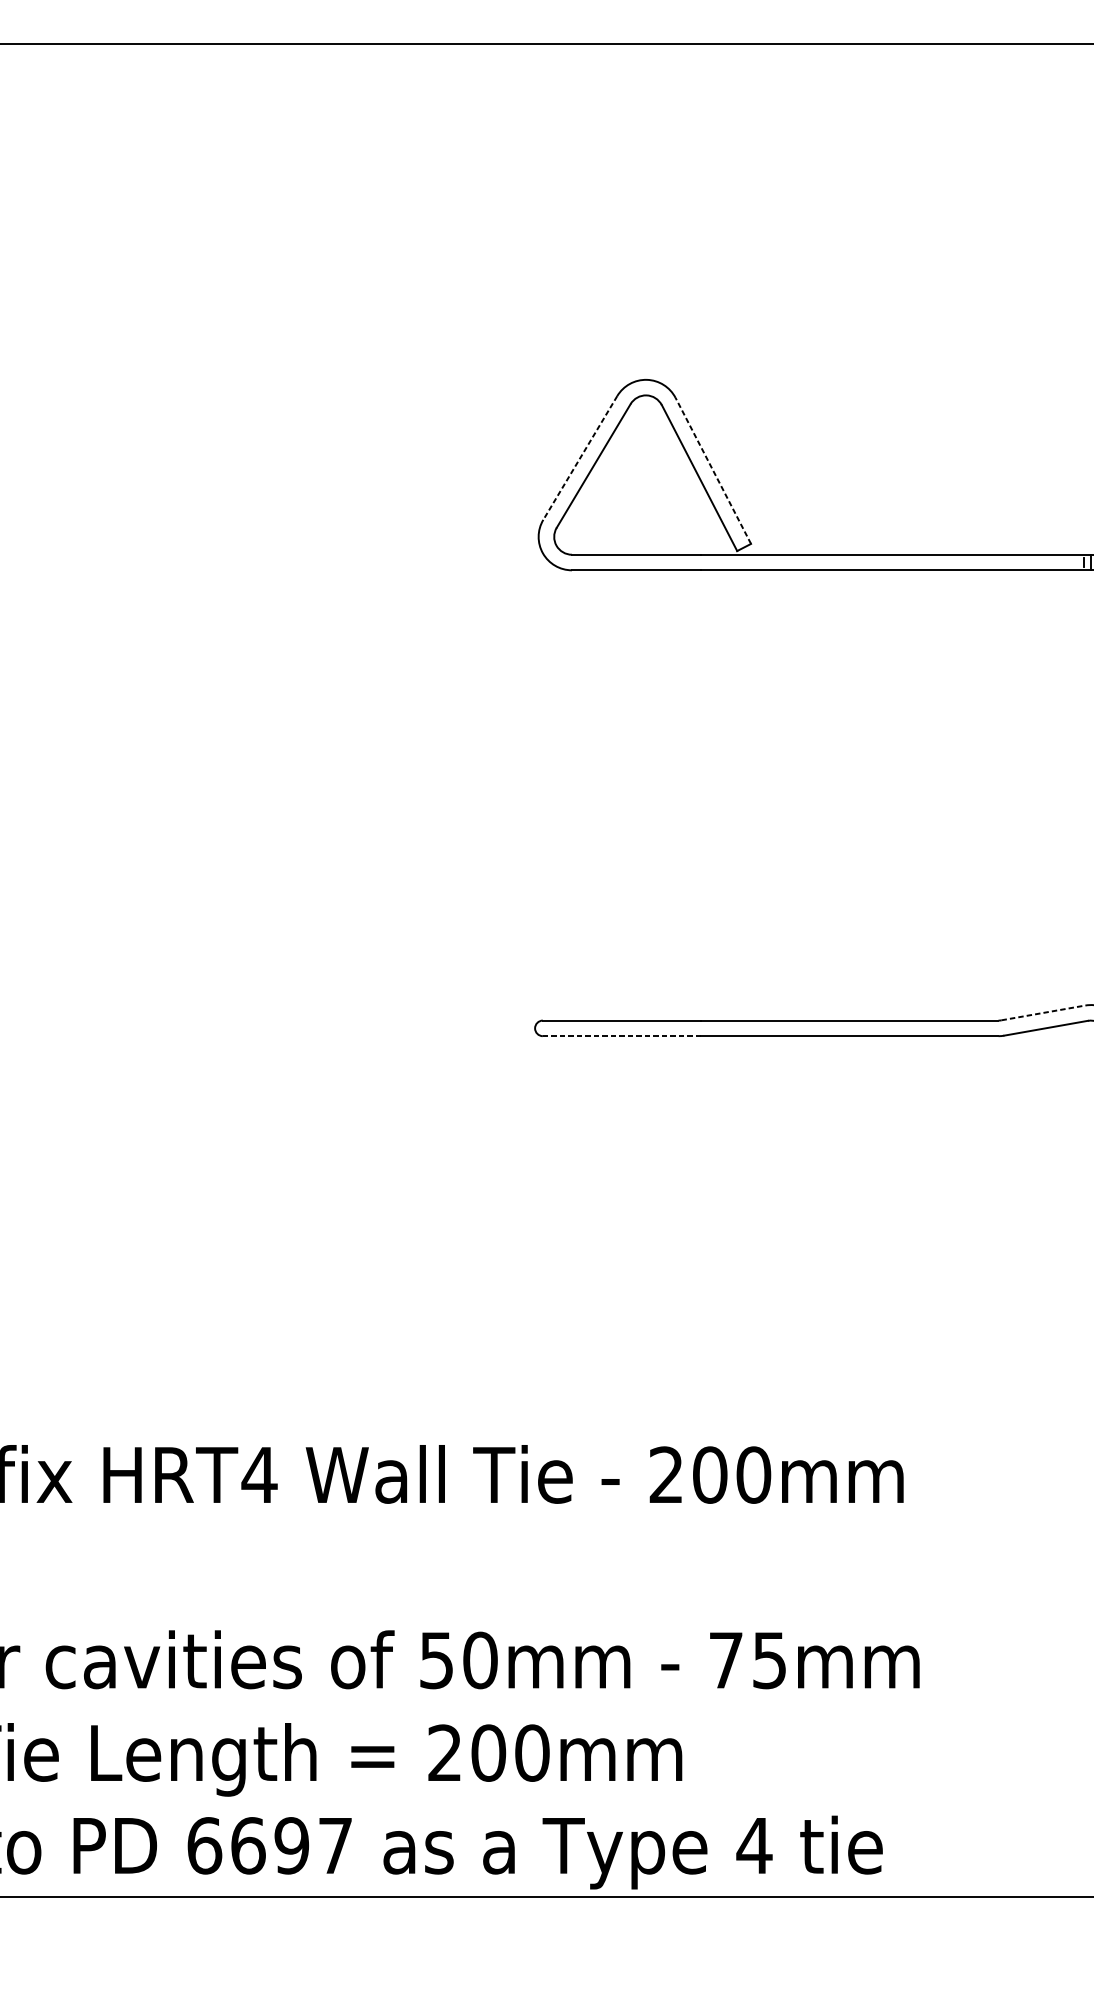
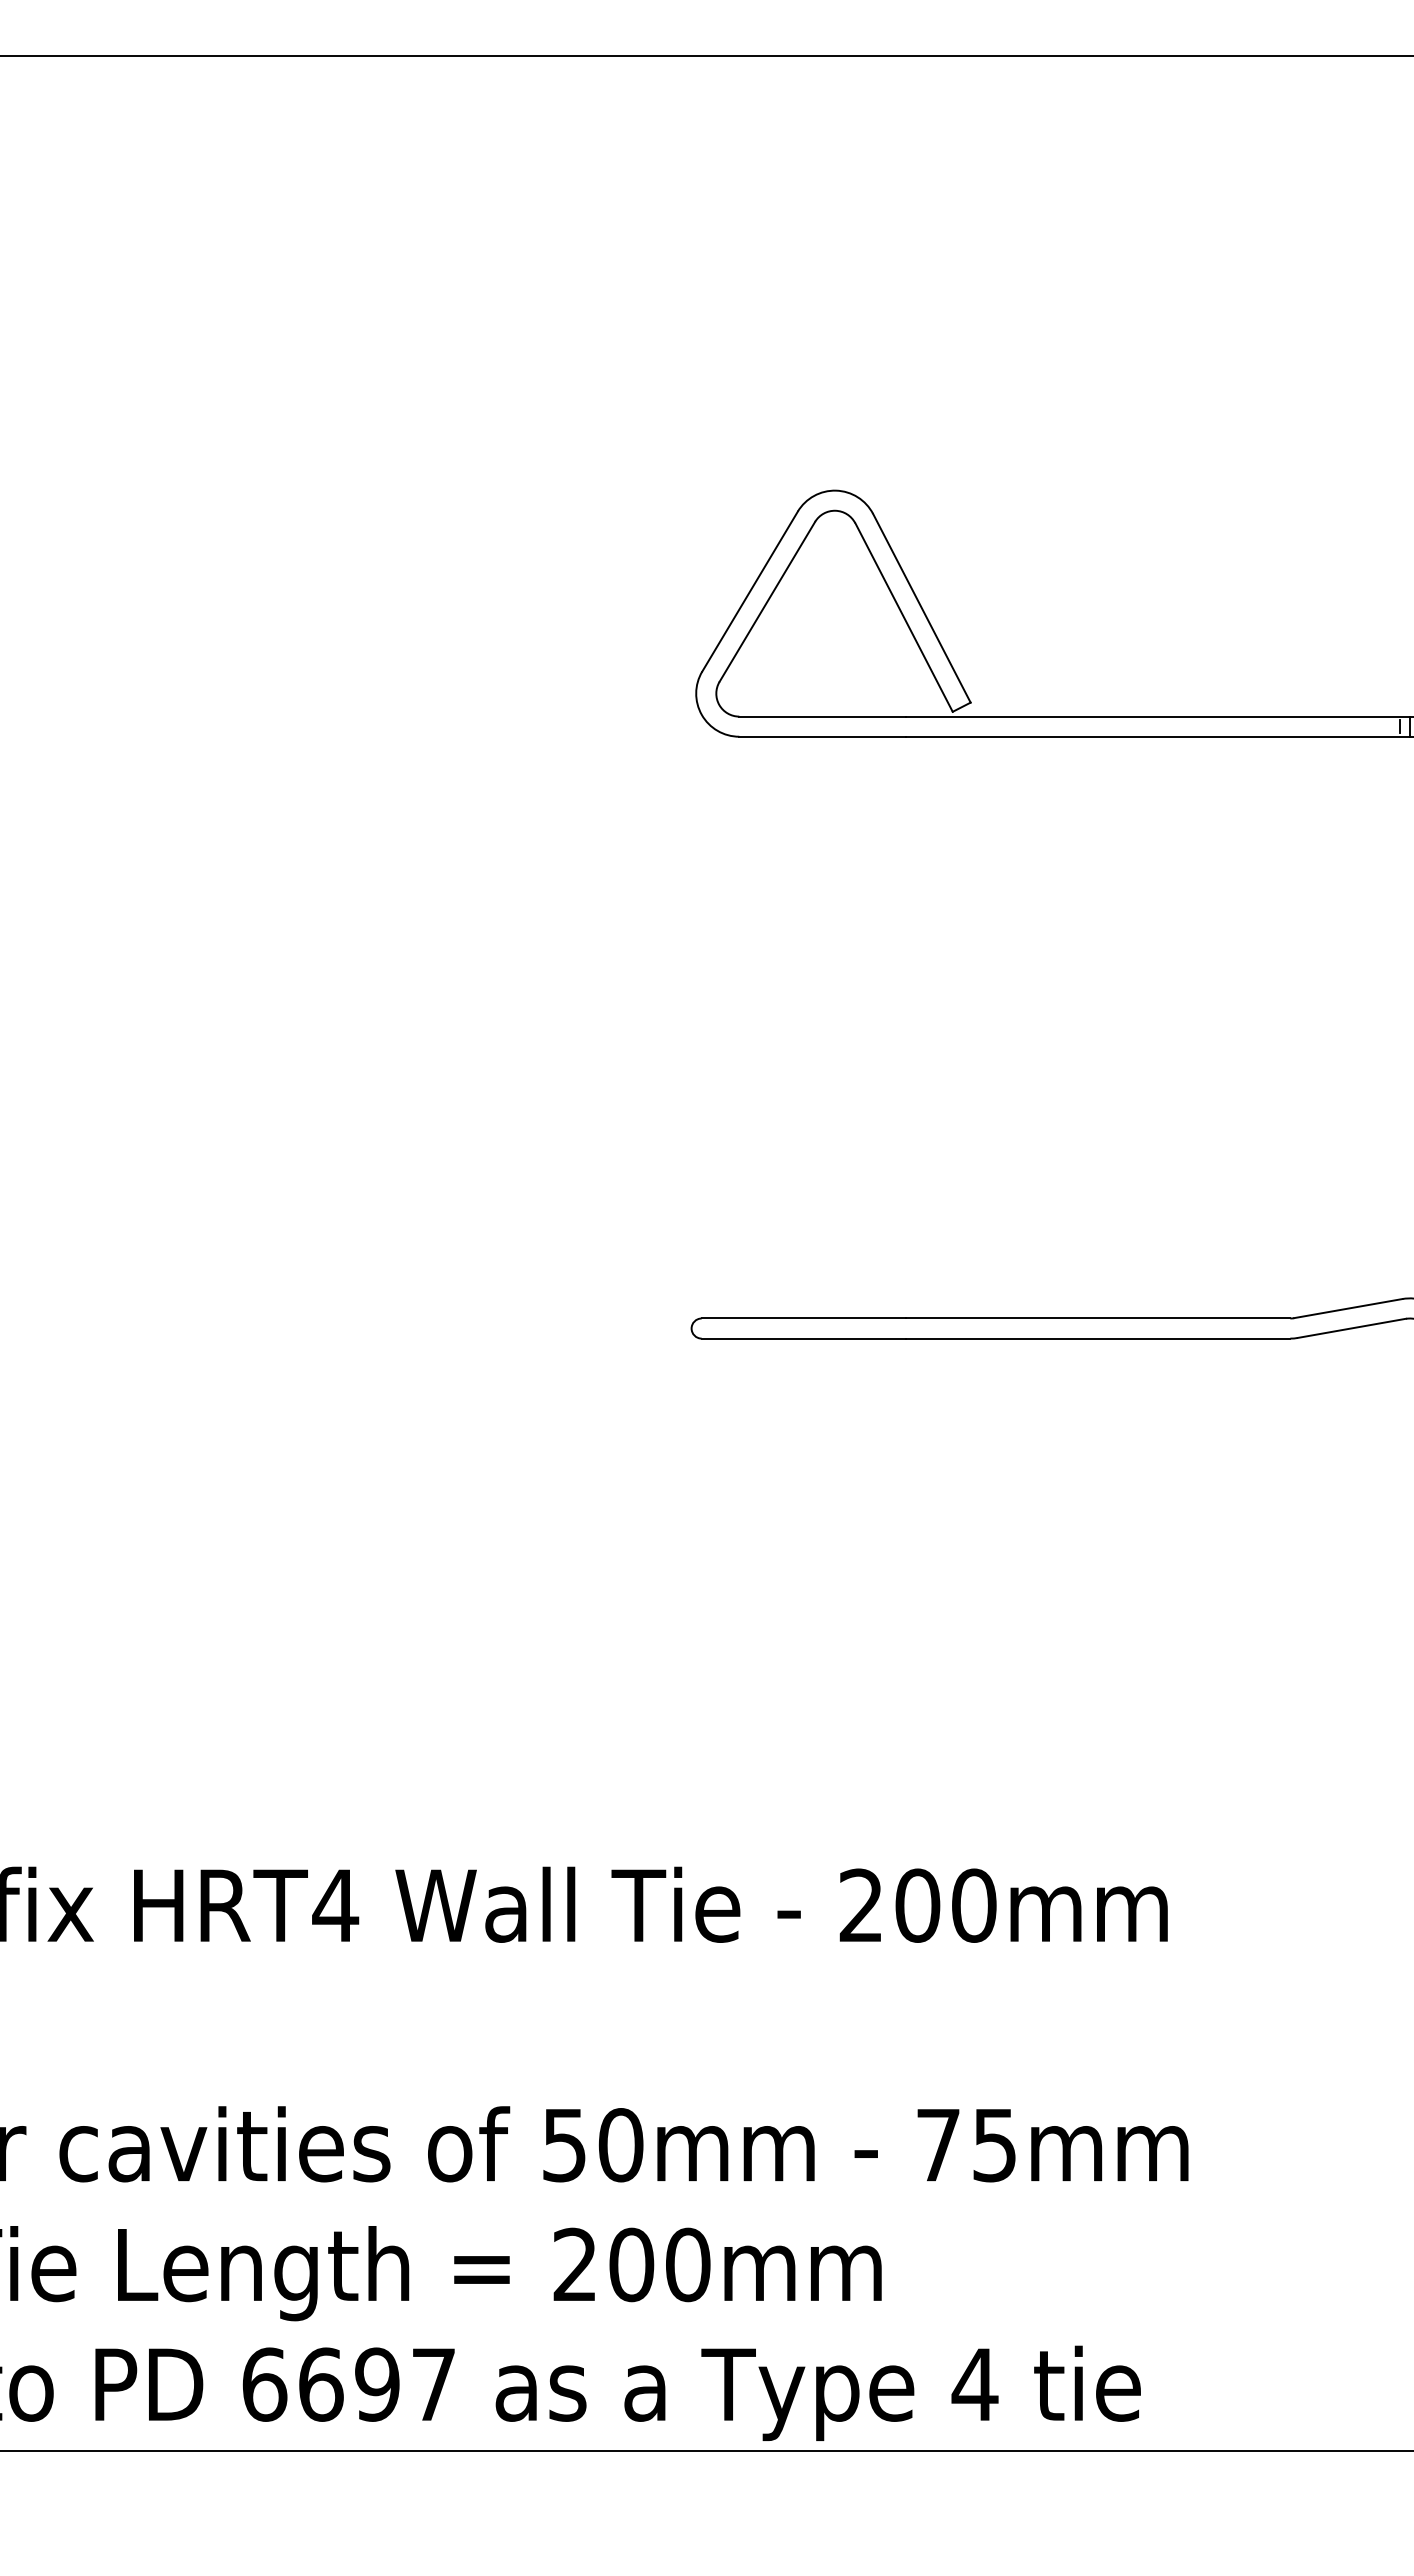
line: (579, 458) -> (749, 592), dashed -> solid
line: (713, 470) -> (921, 607), dashed -> solid
line: (1043, 1012) -> (1348, 1308), dashed -> solid
line: (621, 1036) -> (803, 1338), dashed -> solid

